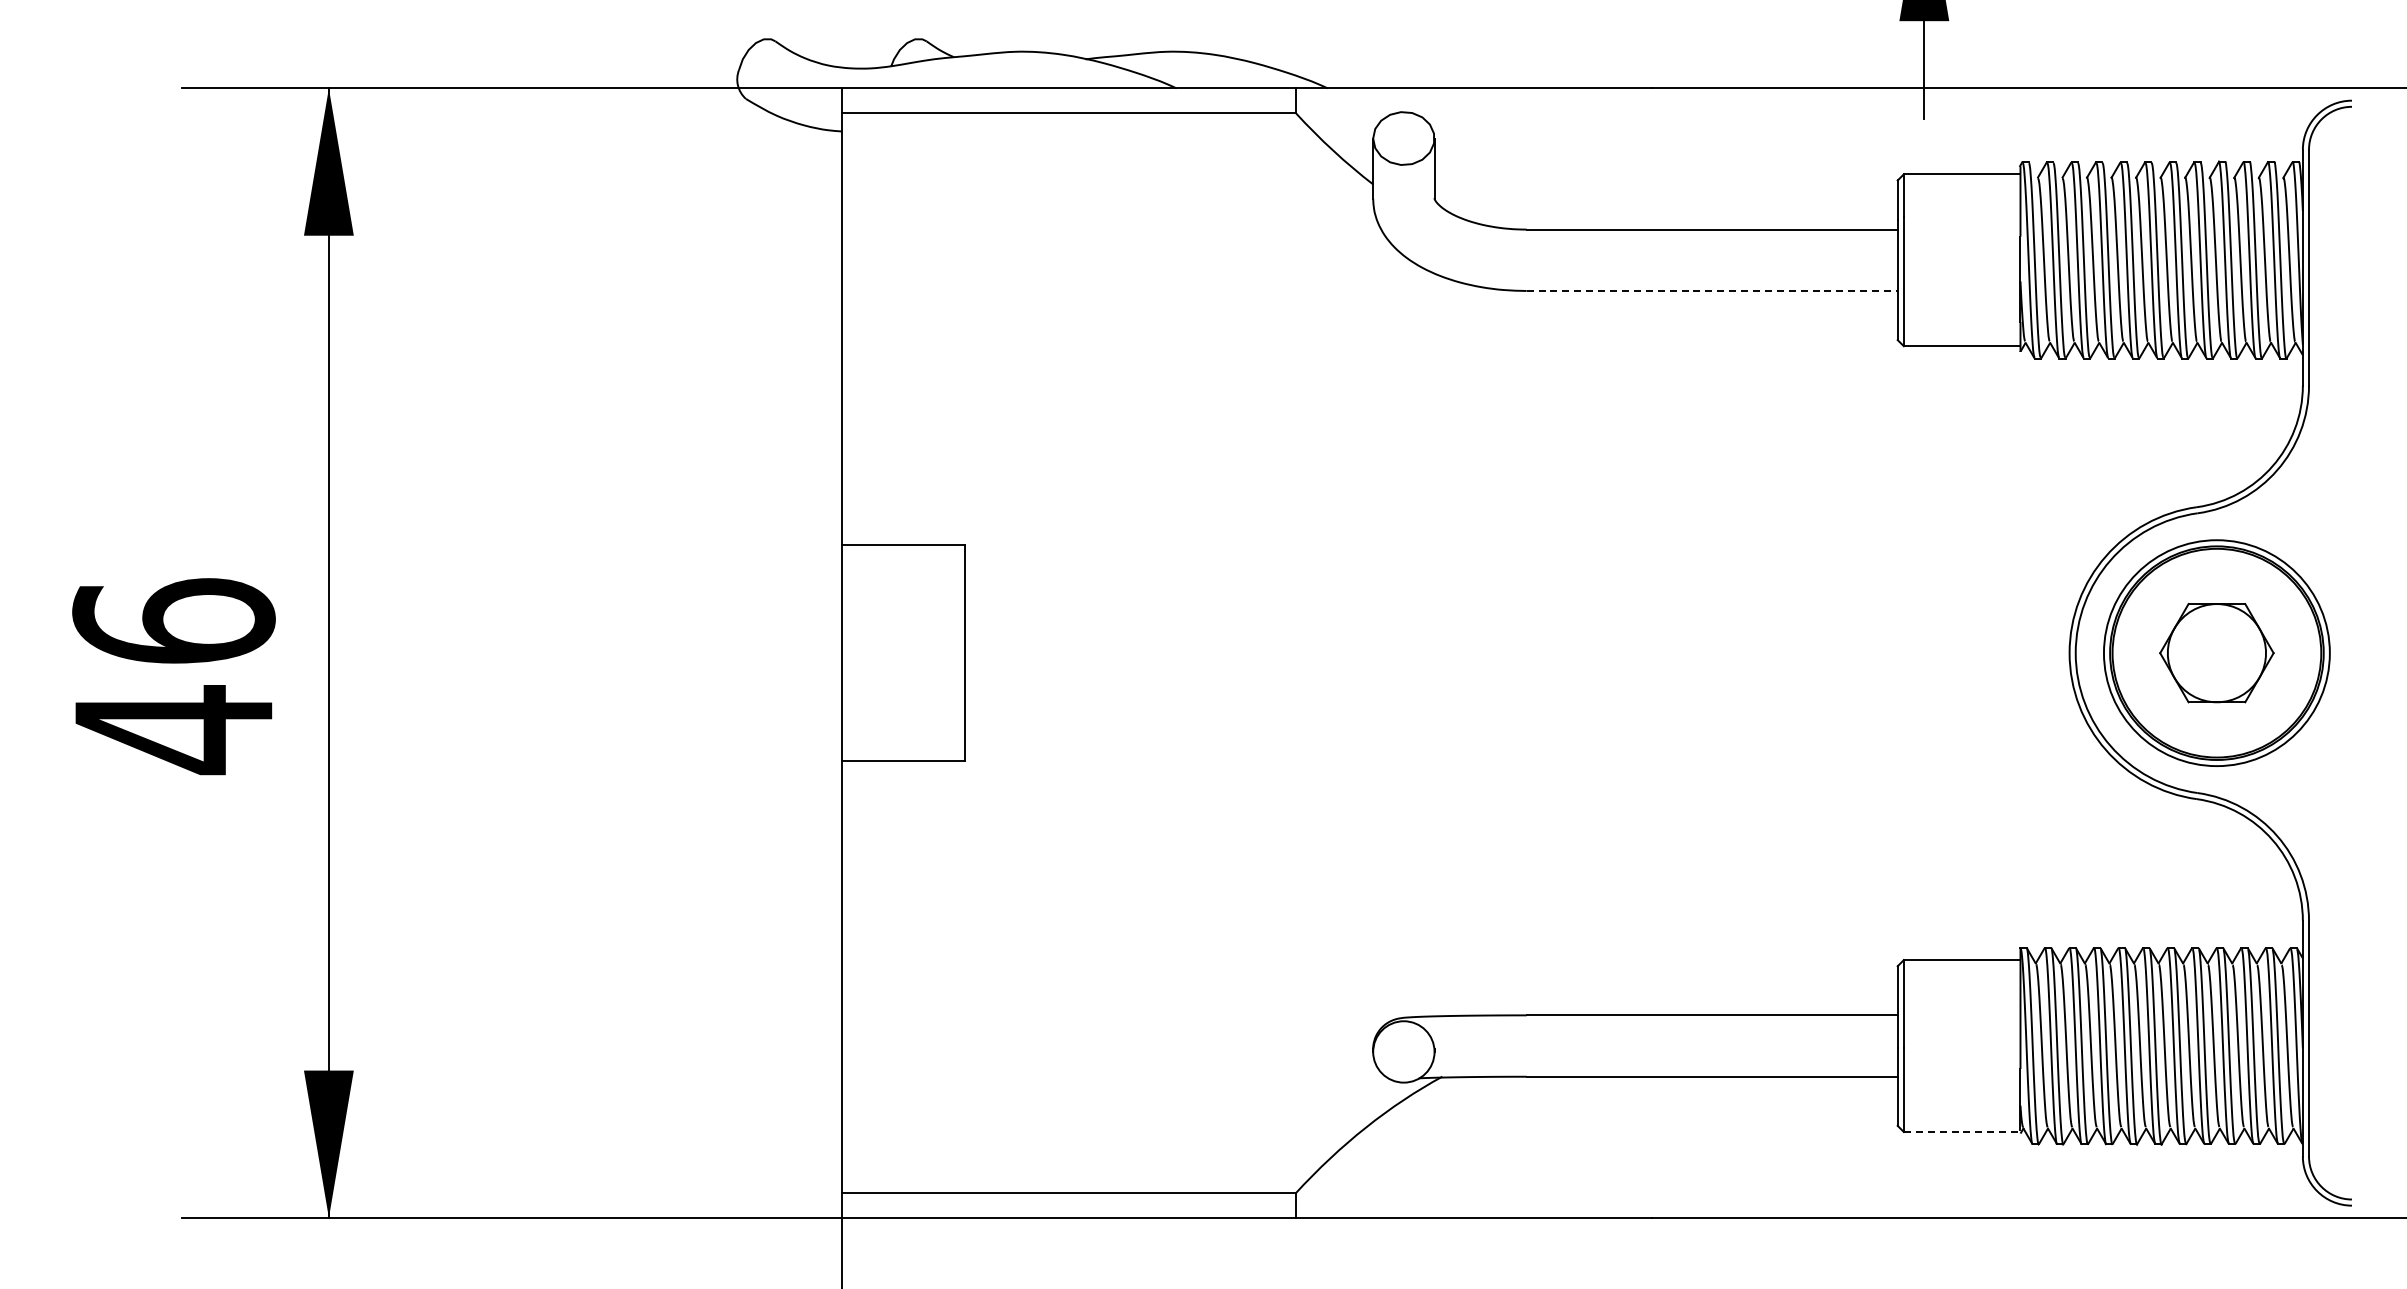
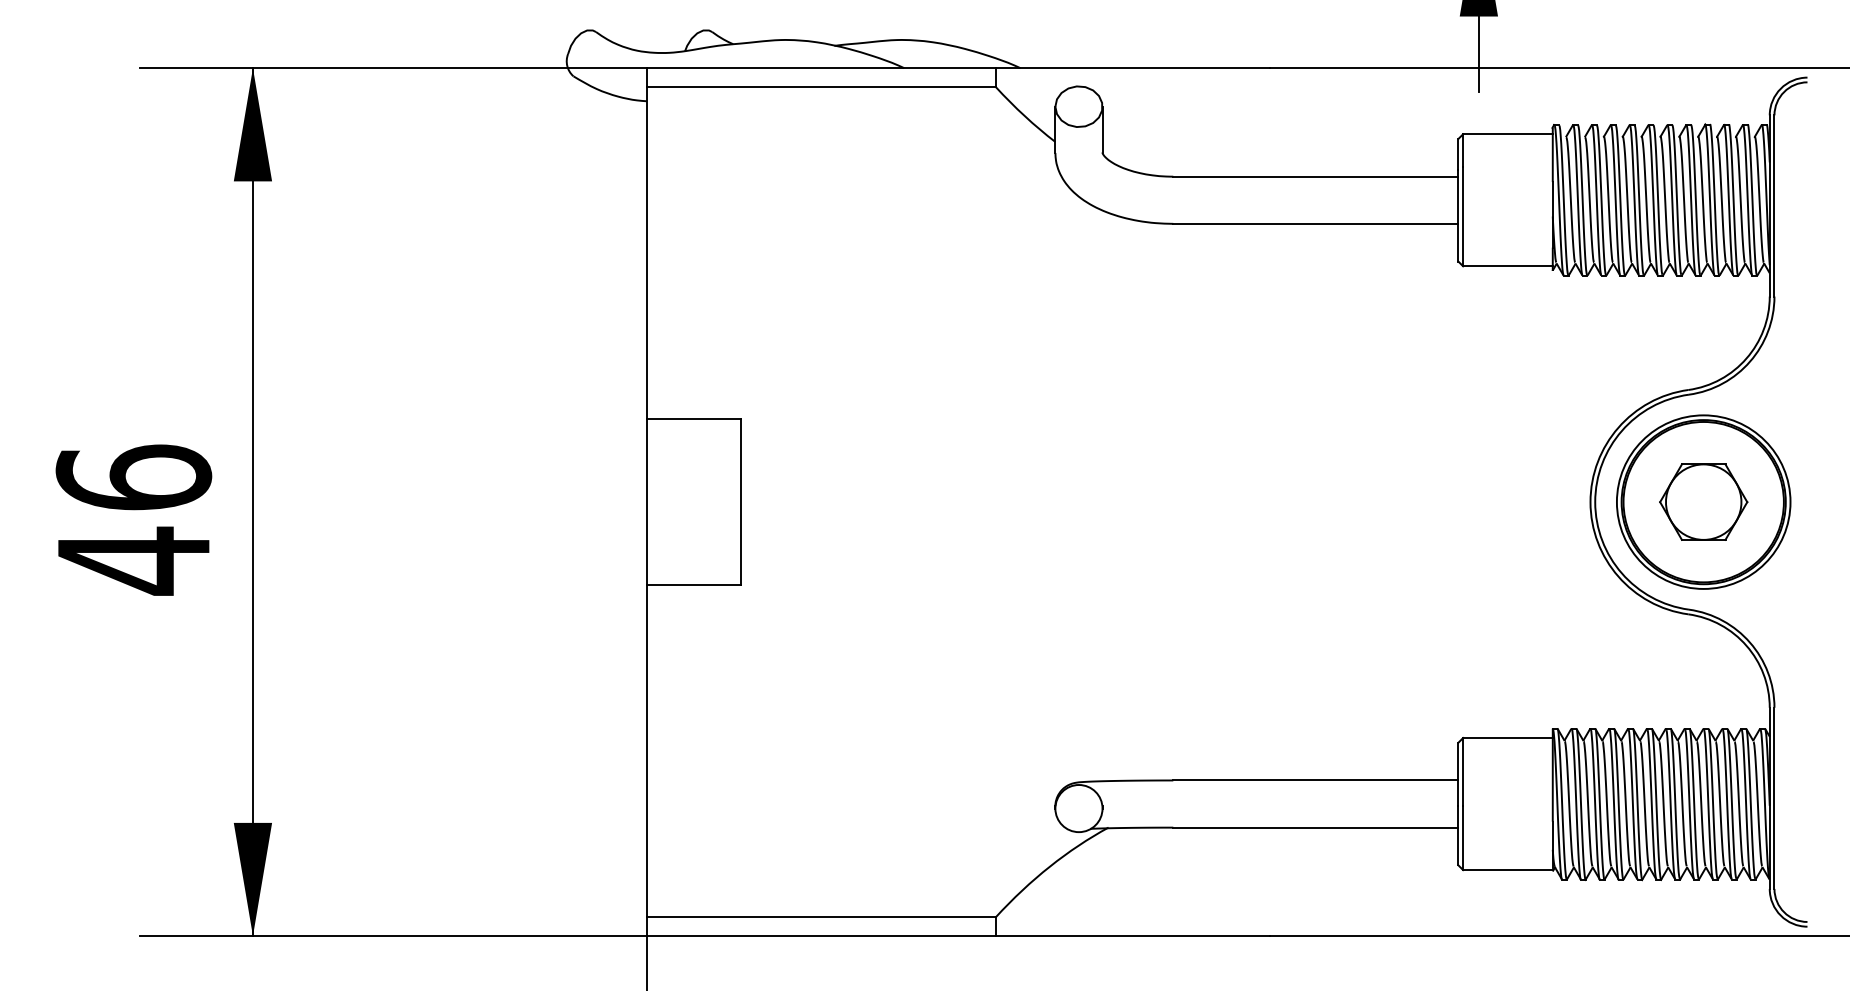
line: (1712, 290) -> (1316, 223), dashed -> solid
line: (1962, 1132) -> (1508, 870), dashed -> solid

